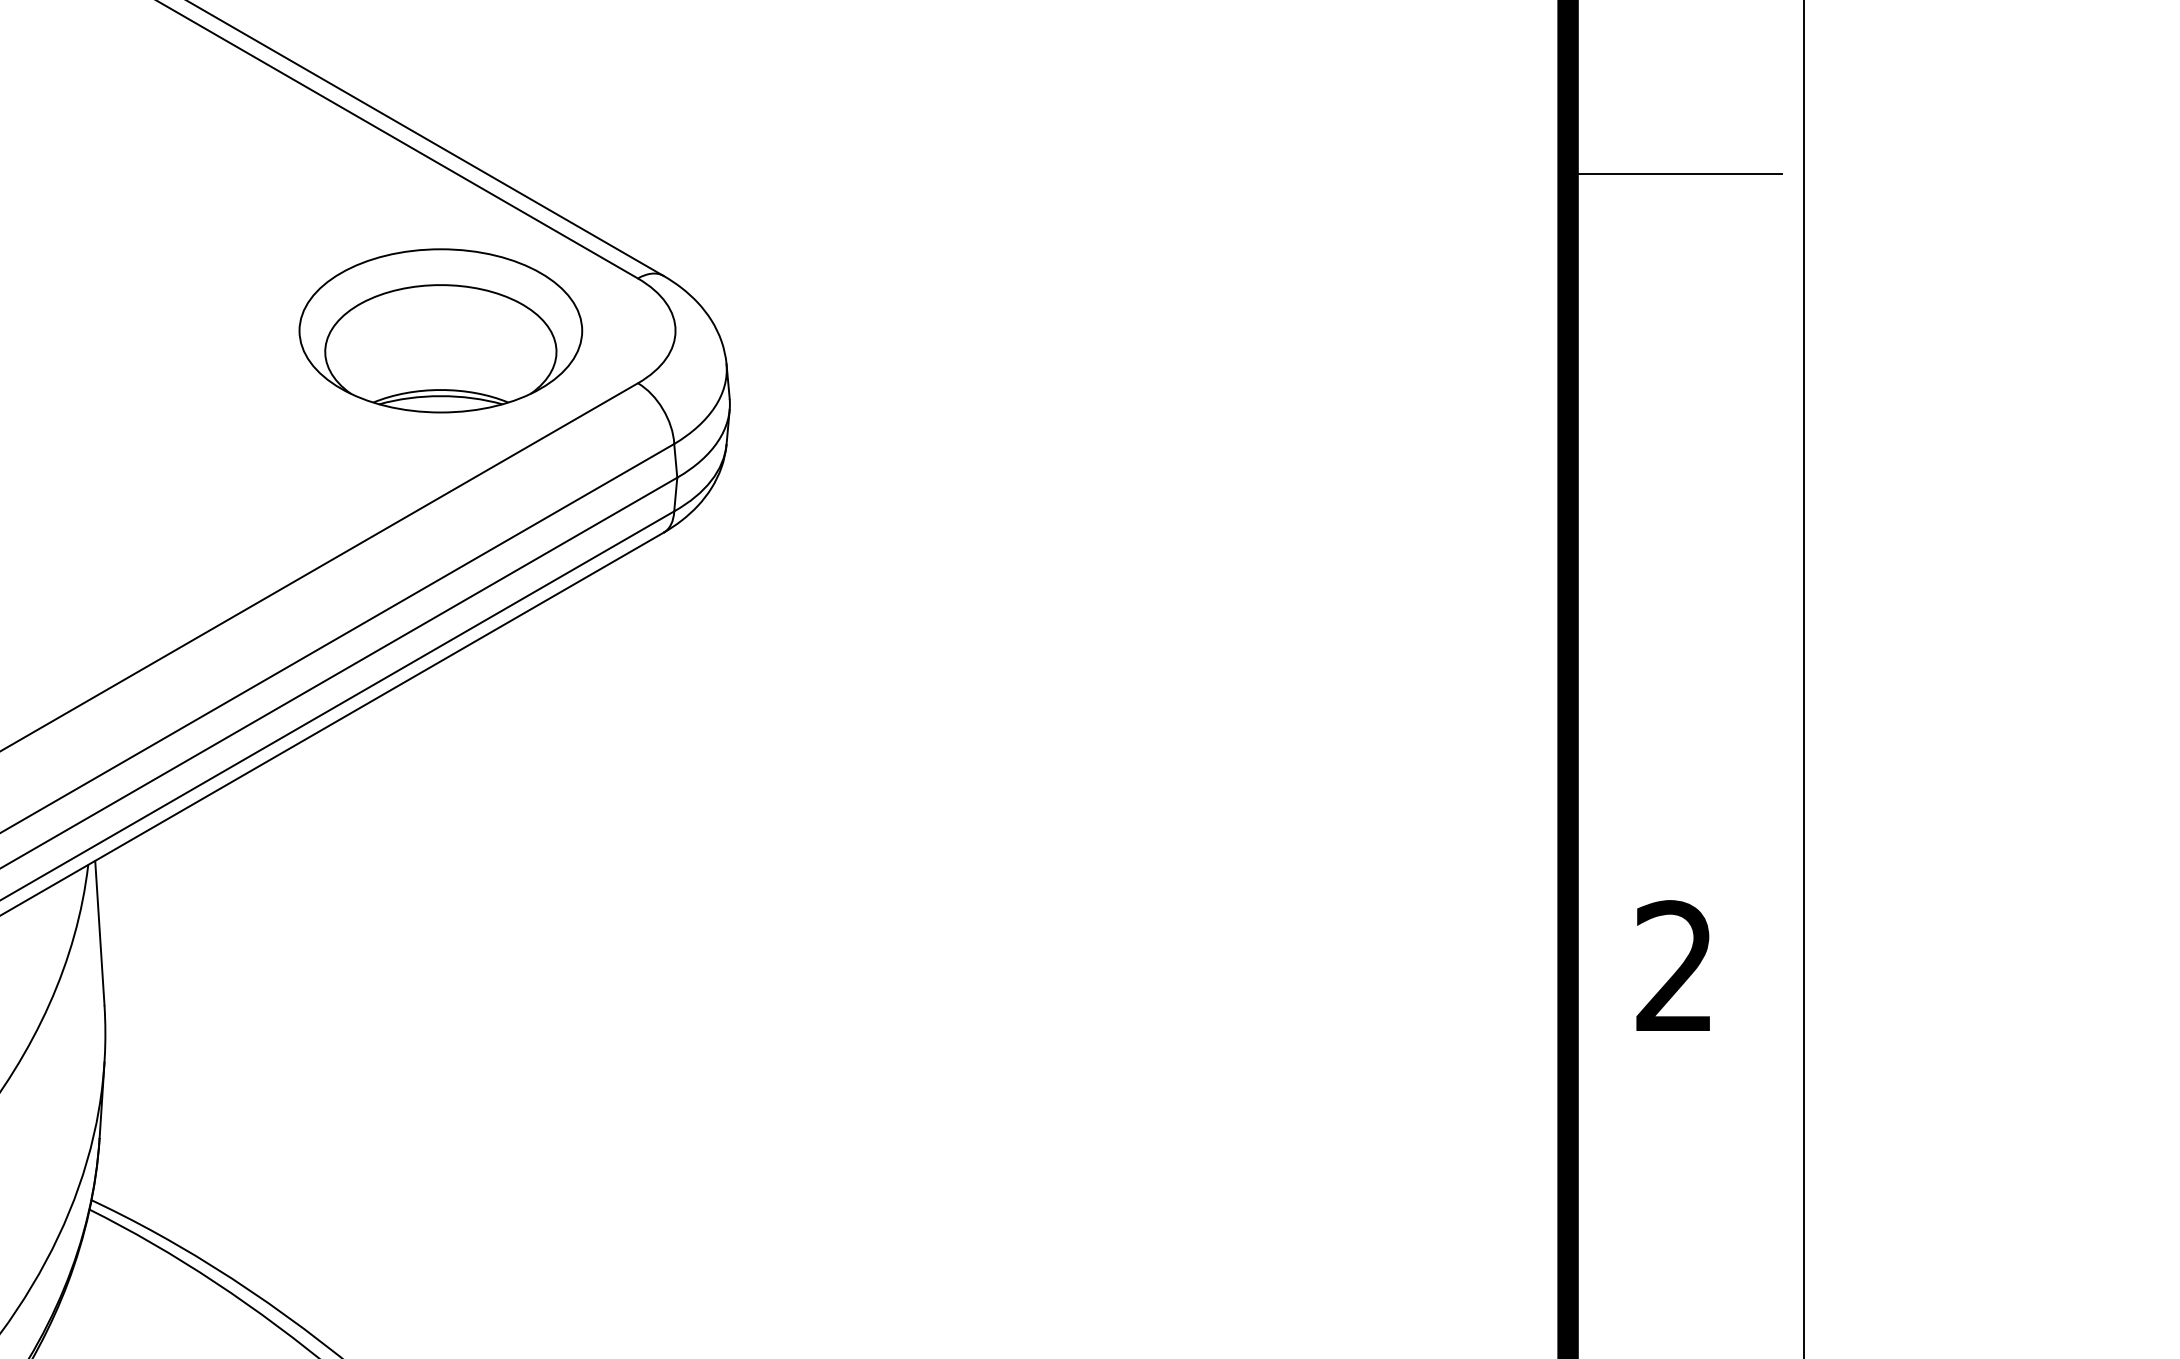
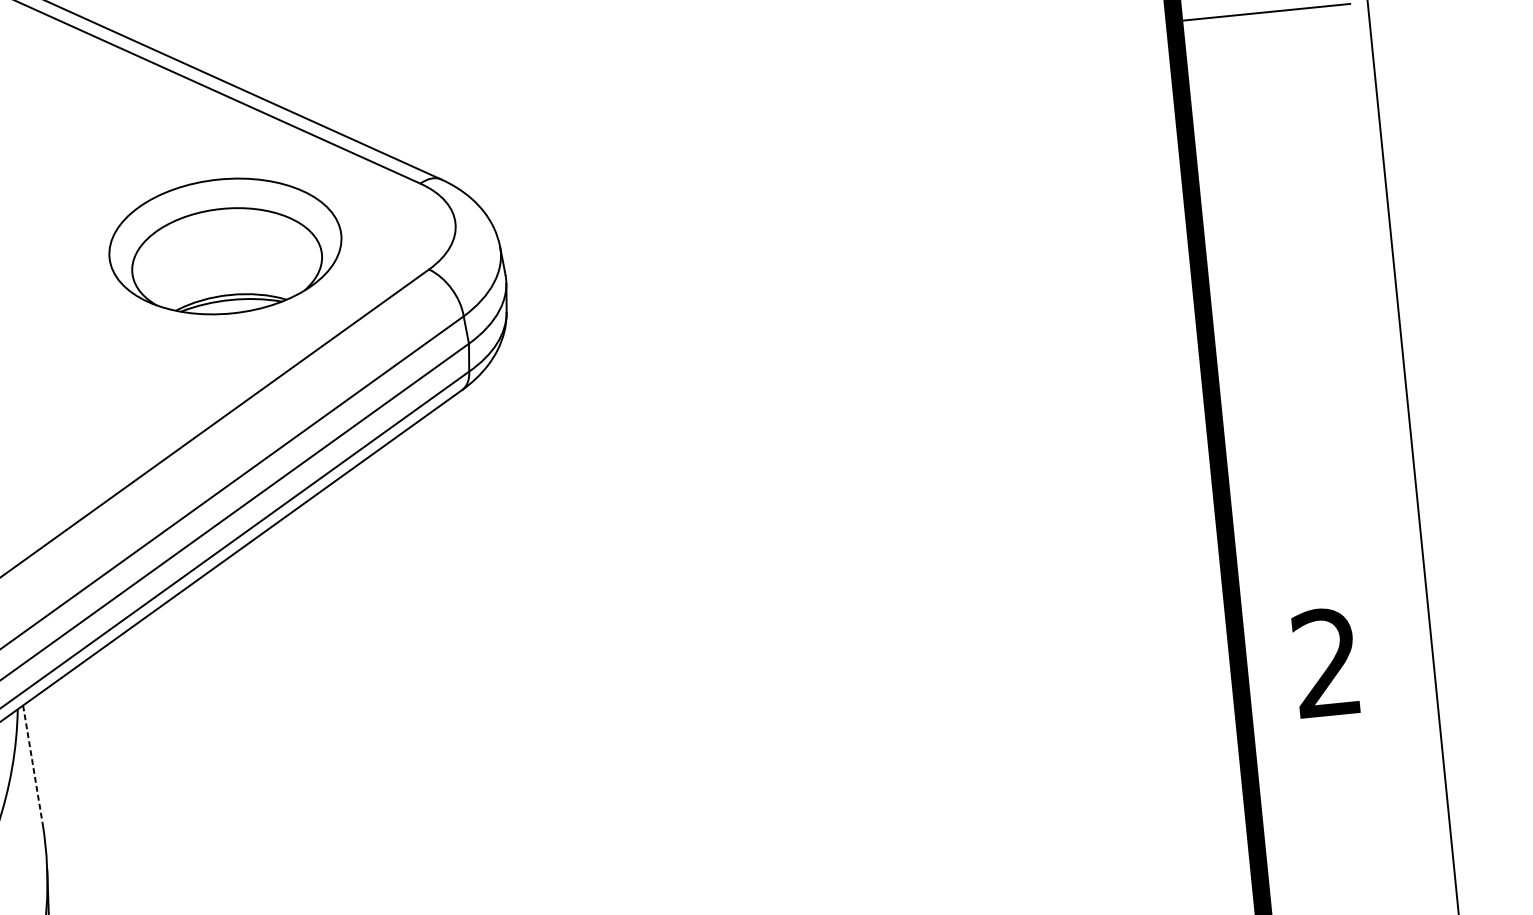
part: (440, 330) -> (225, 246), moved
line: (99, 933) -> (32, 764), solid -> dashed

